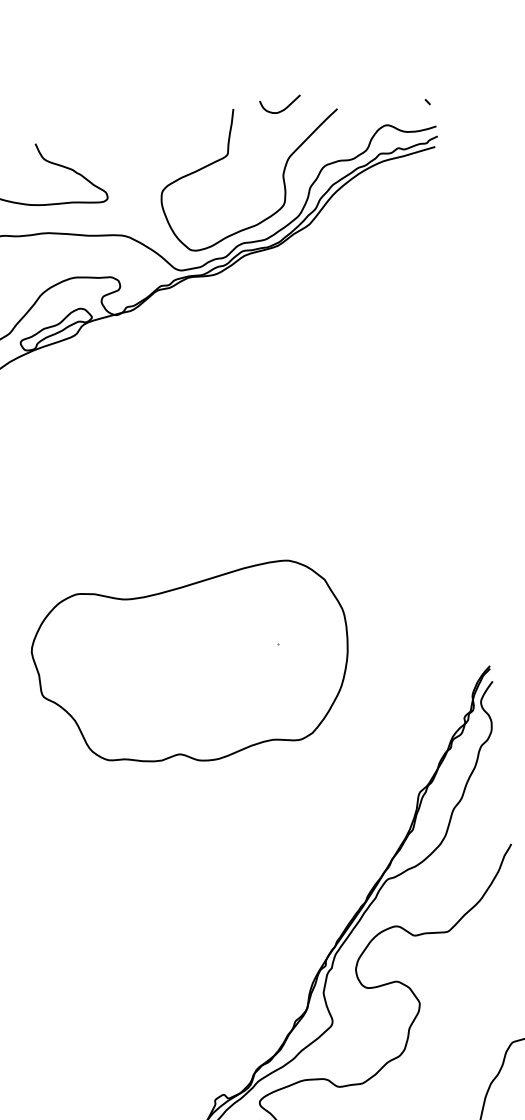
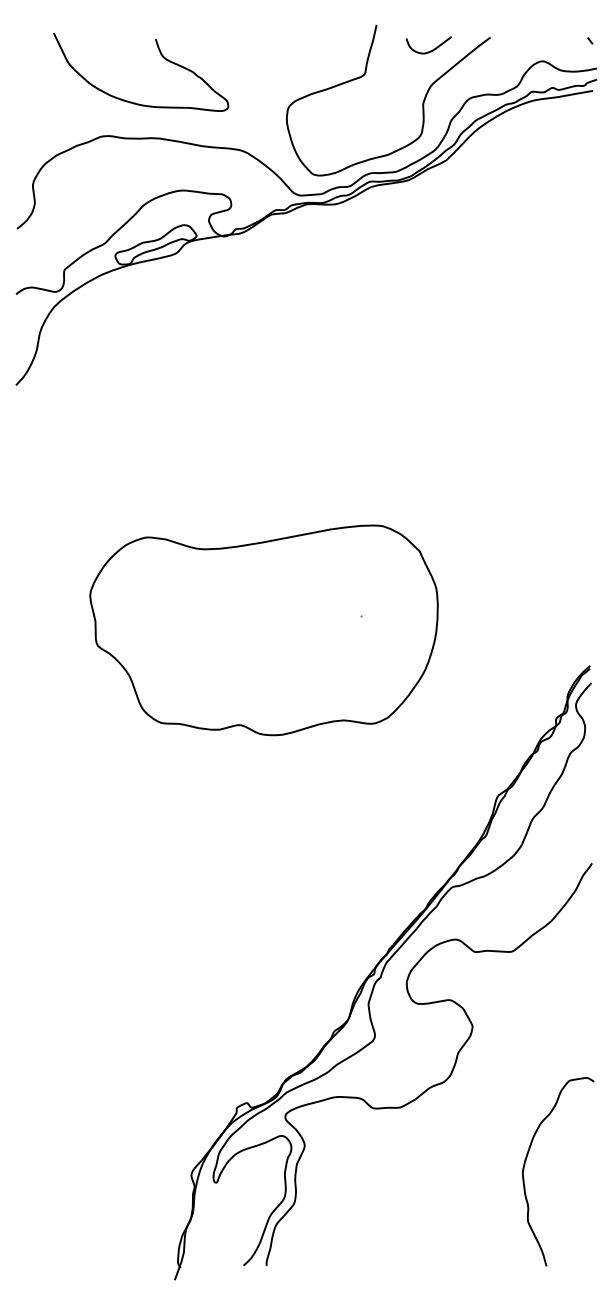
curve: (282, 109) -> (430, 50), moved

